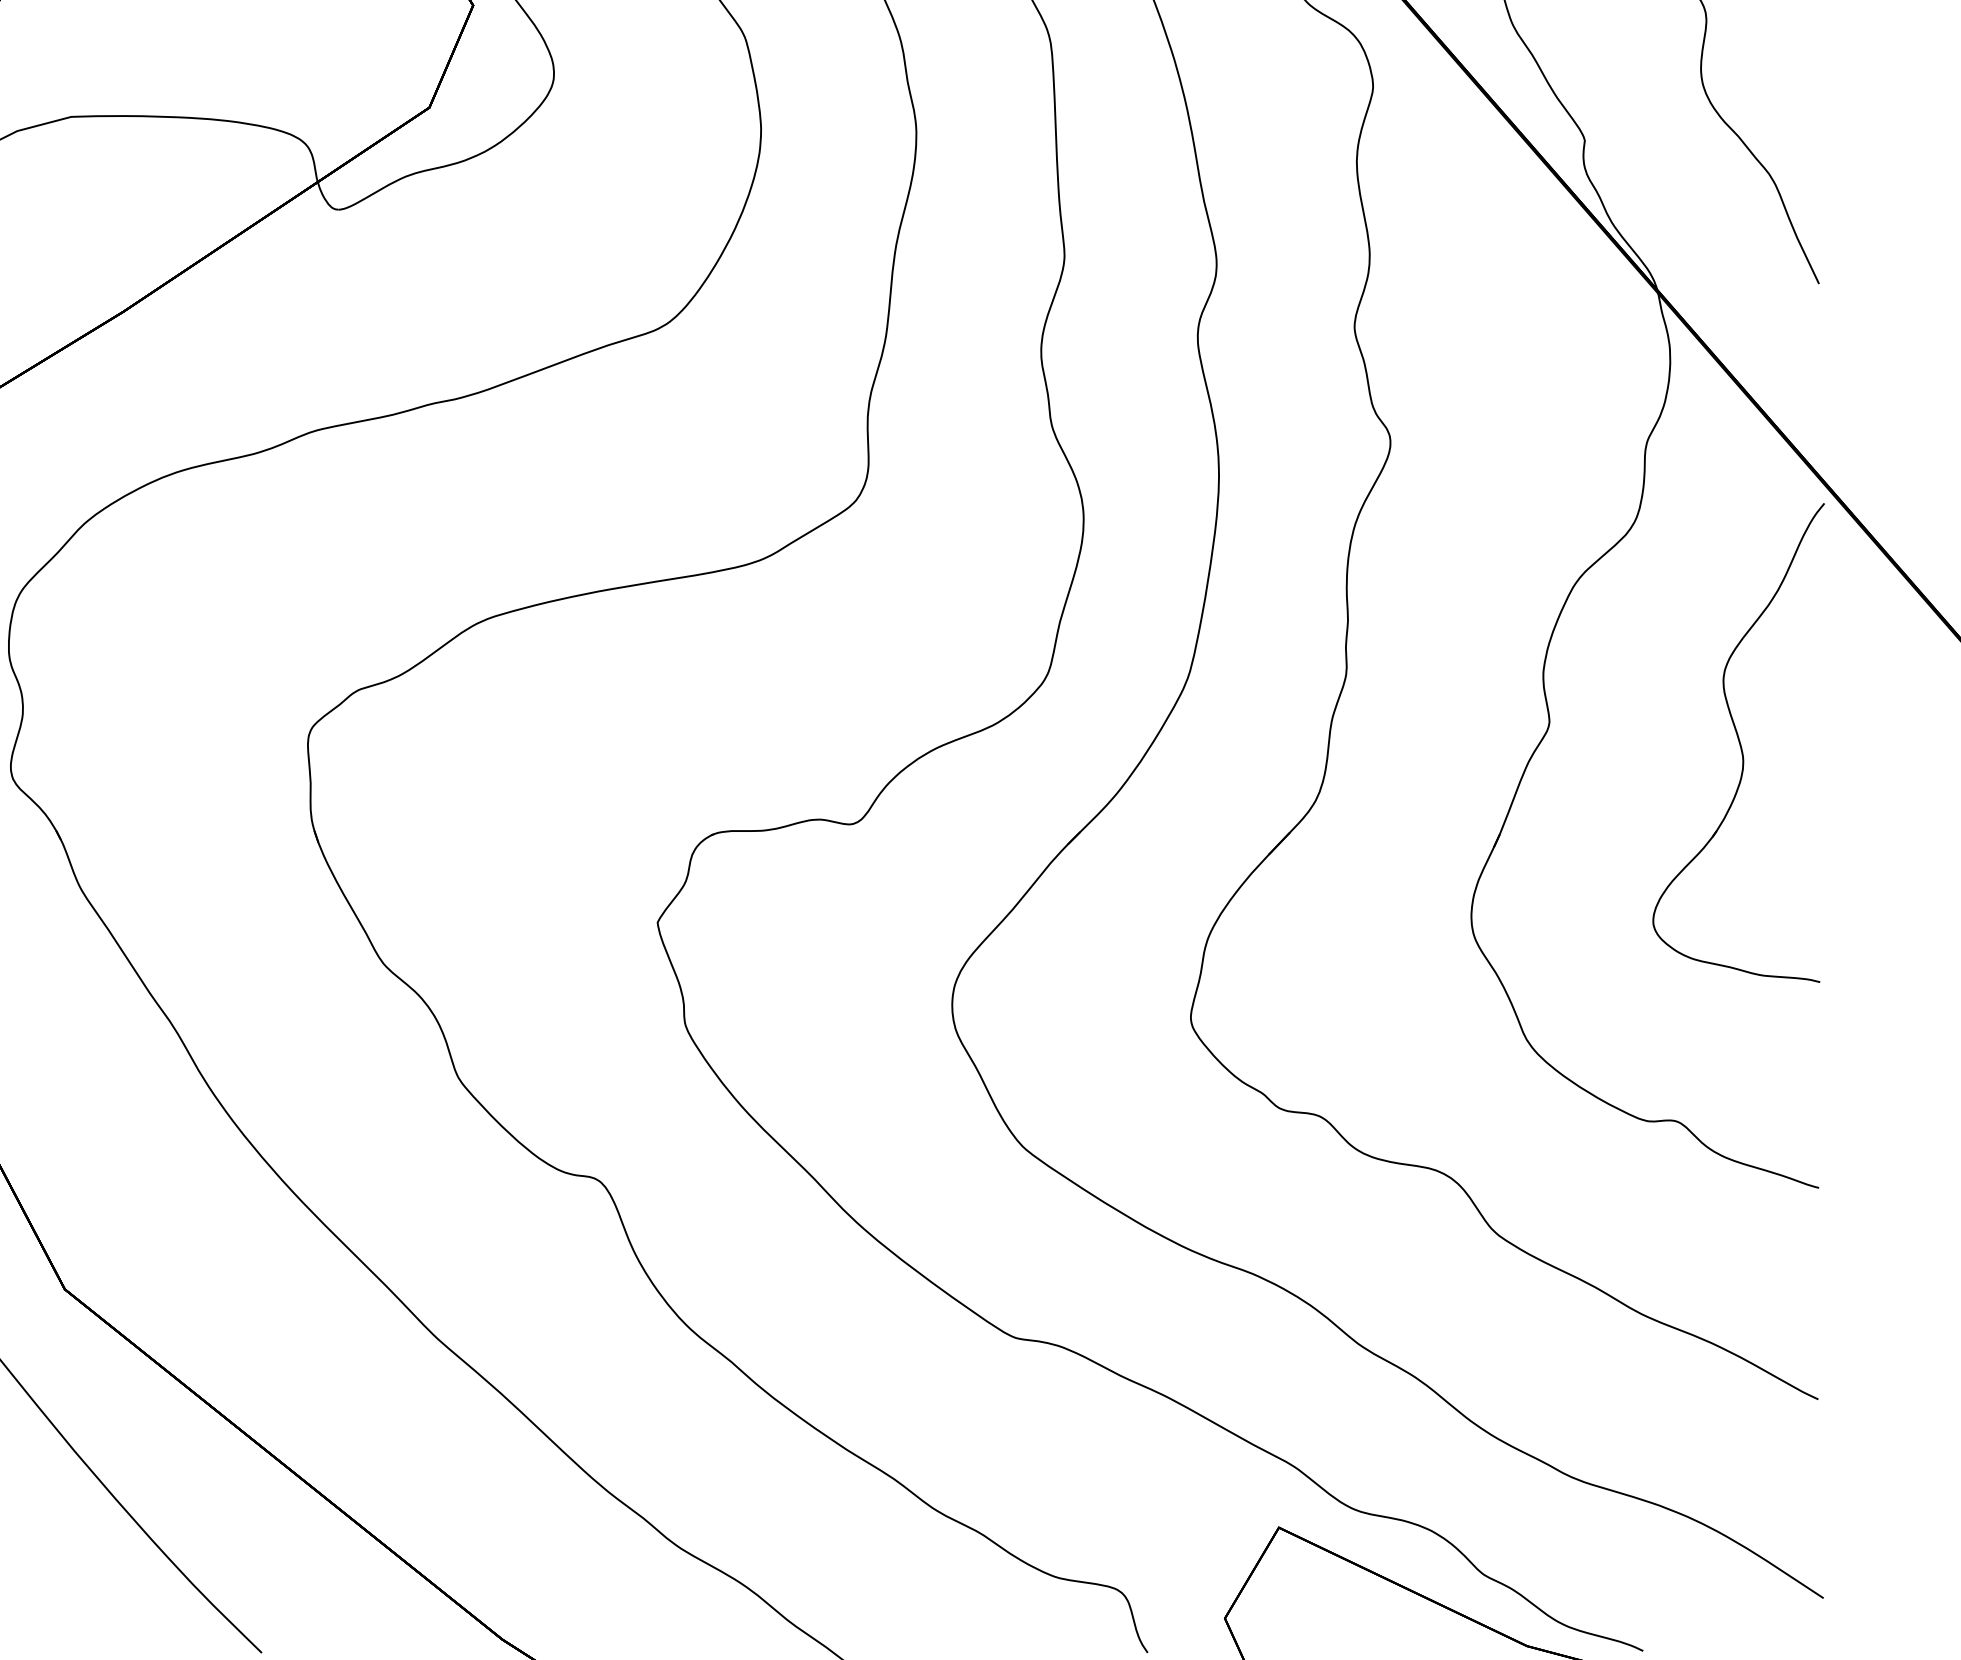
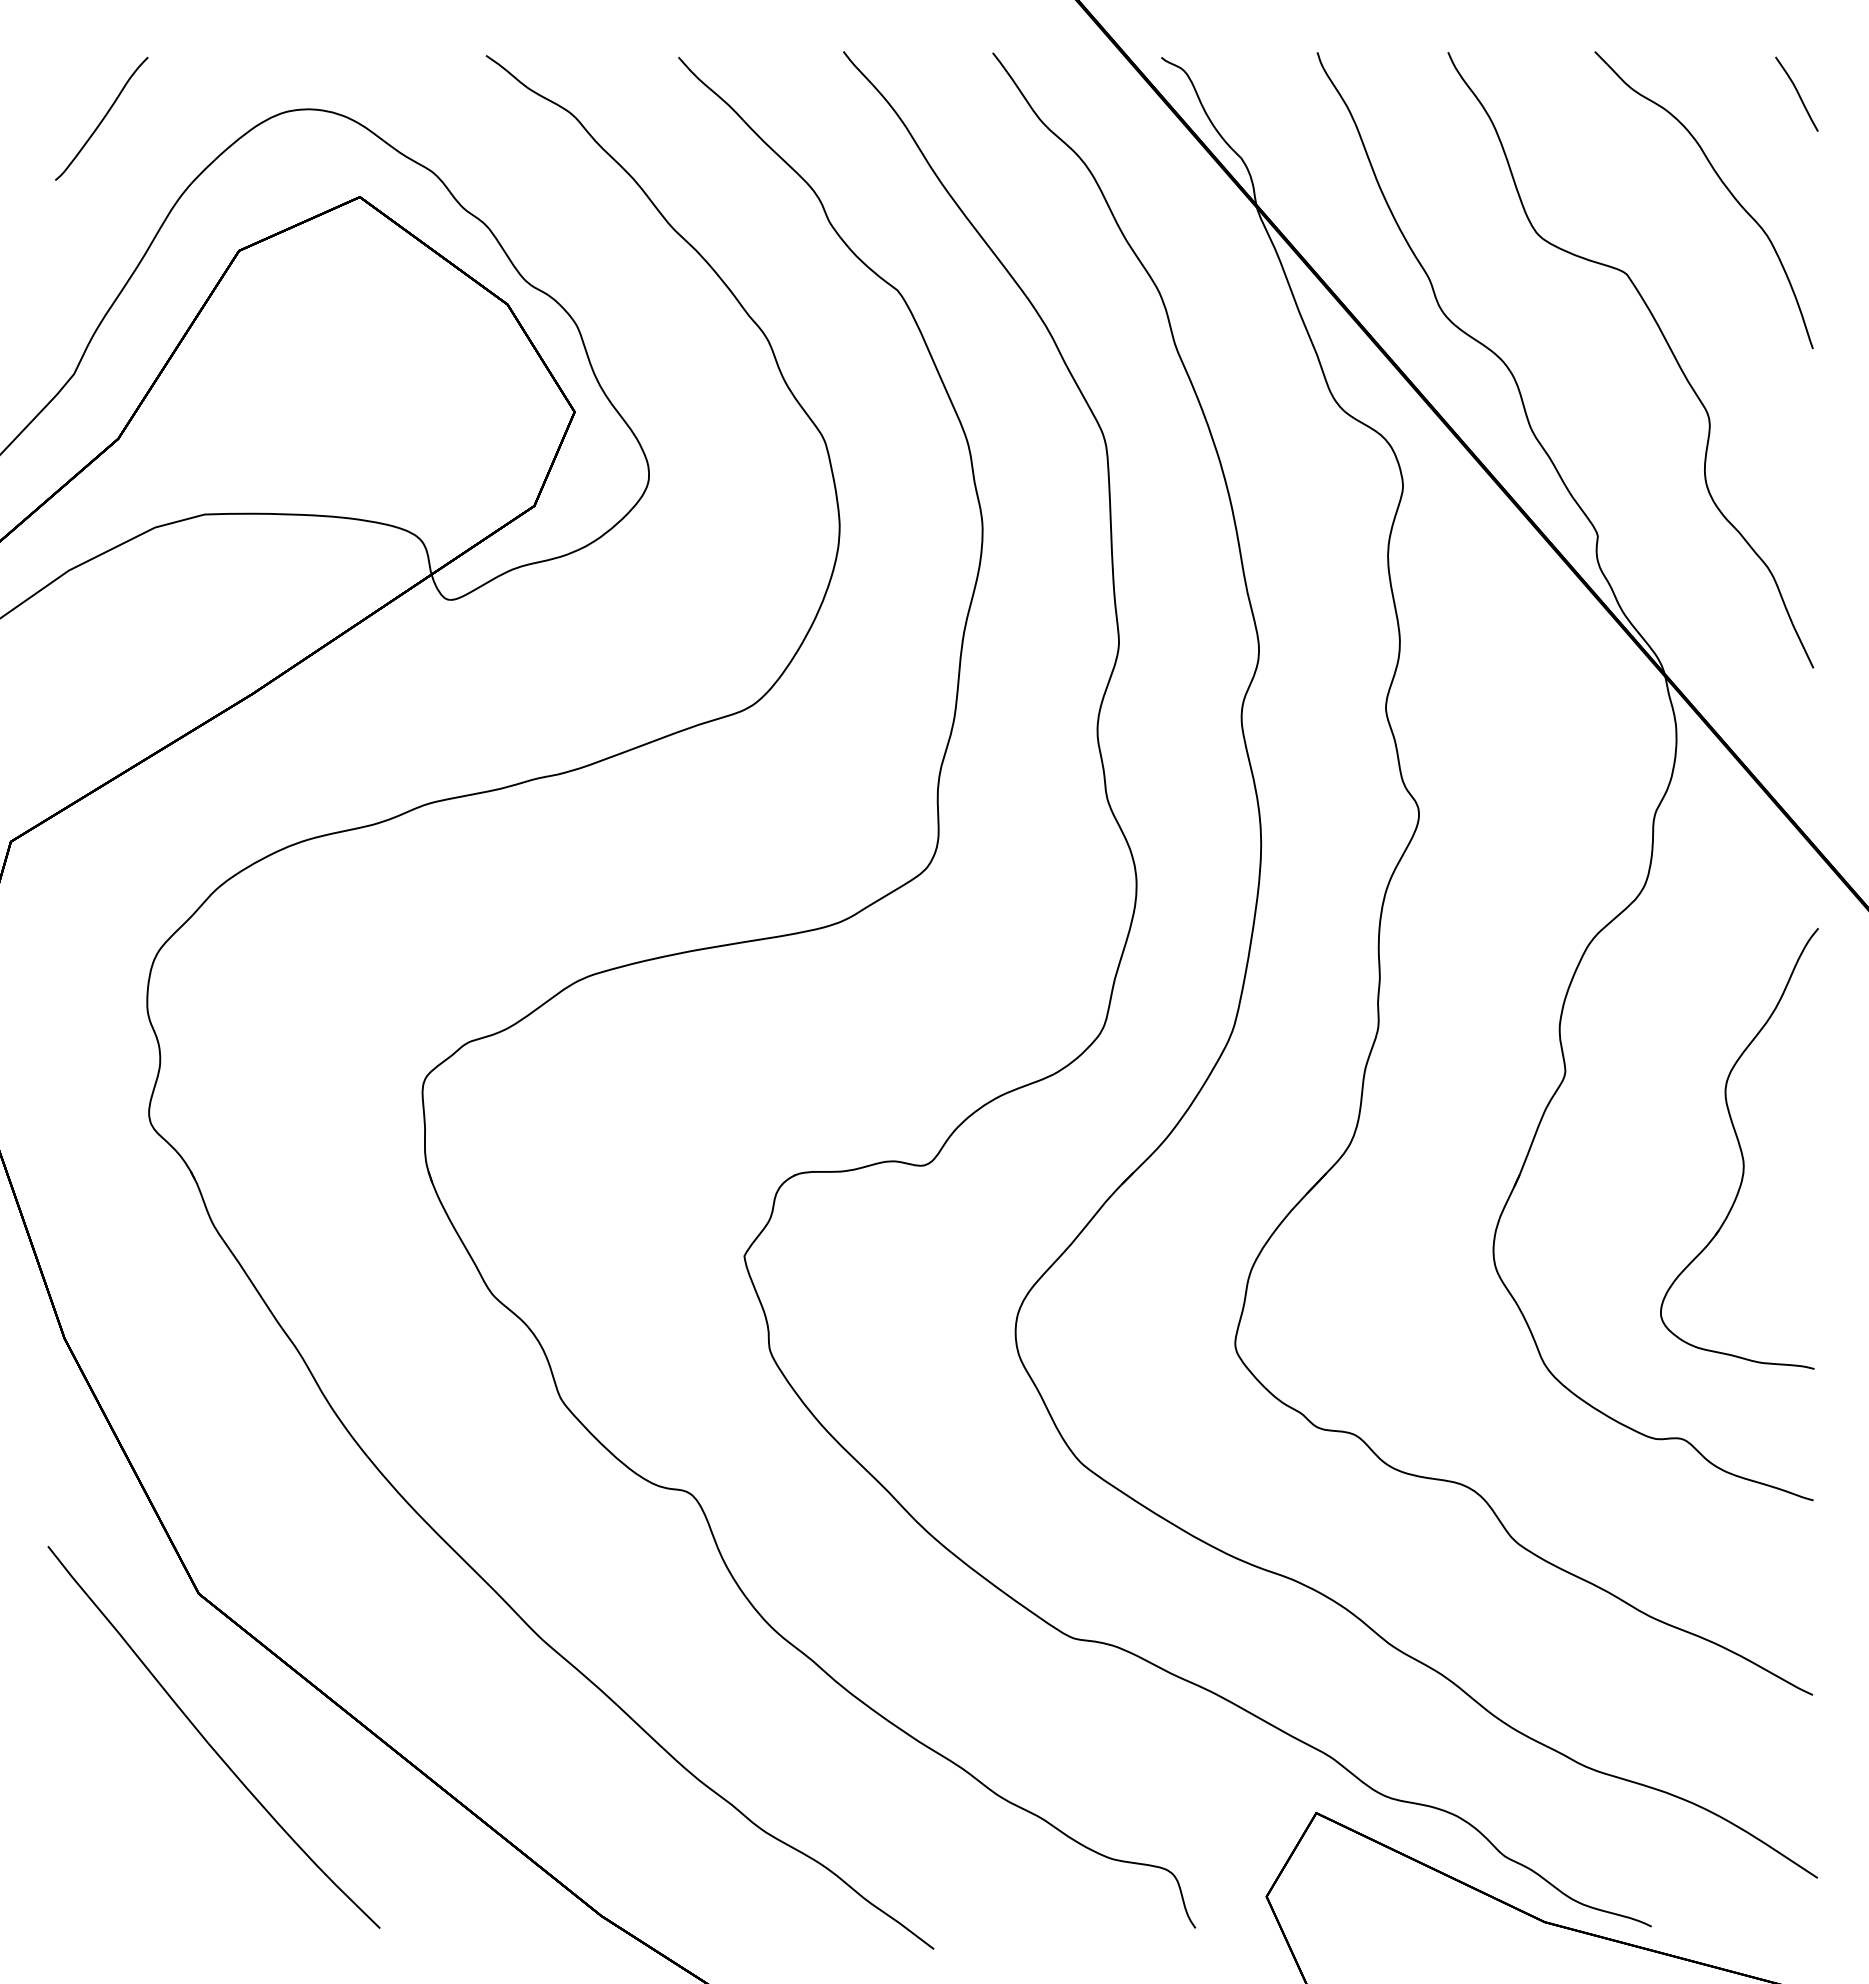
part: (1738, 742) -> (1739, 1148), moved

